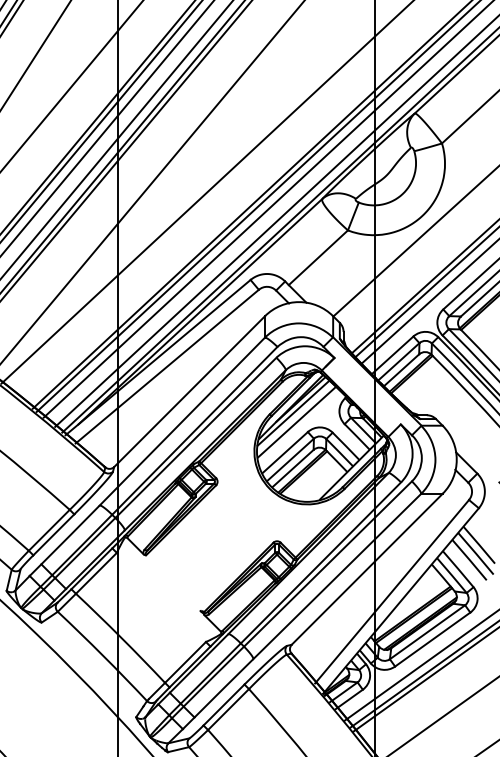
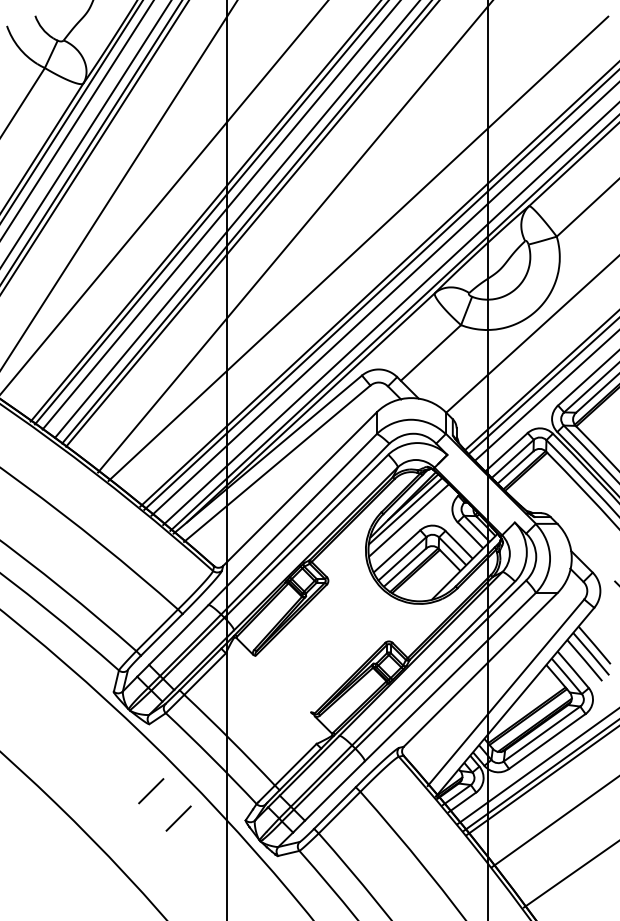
line: (43, 688) -> (151, 791), added
line: (70, 715) -> (178, 818), added

